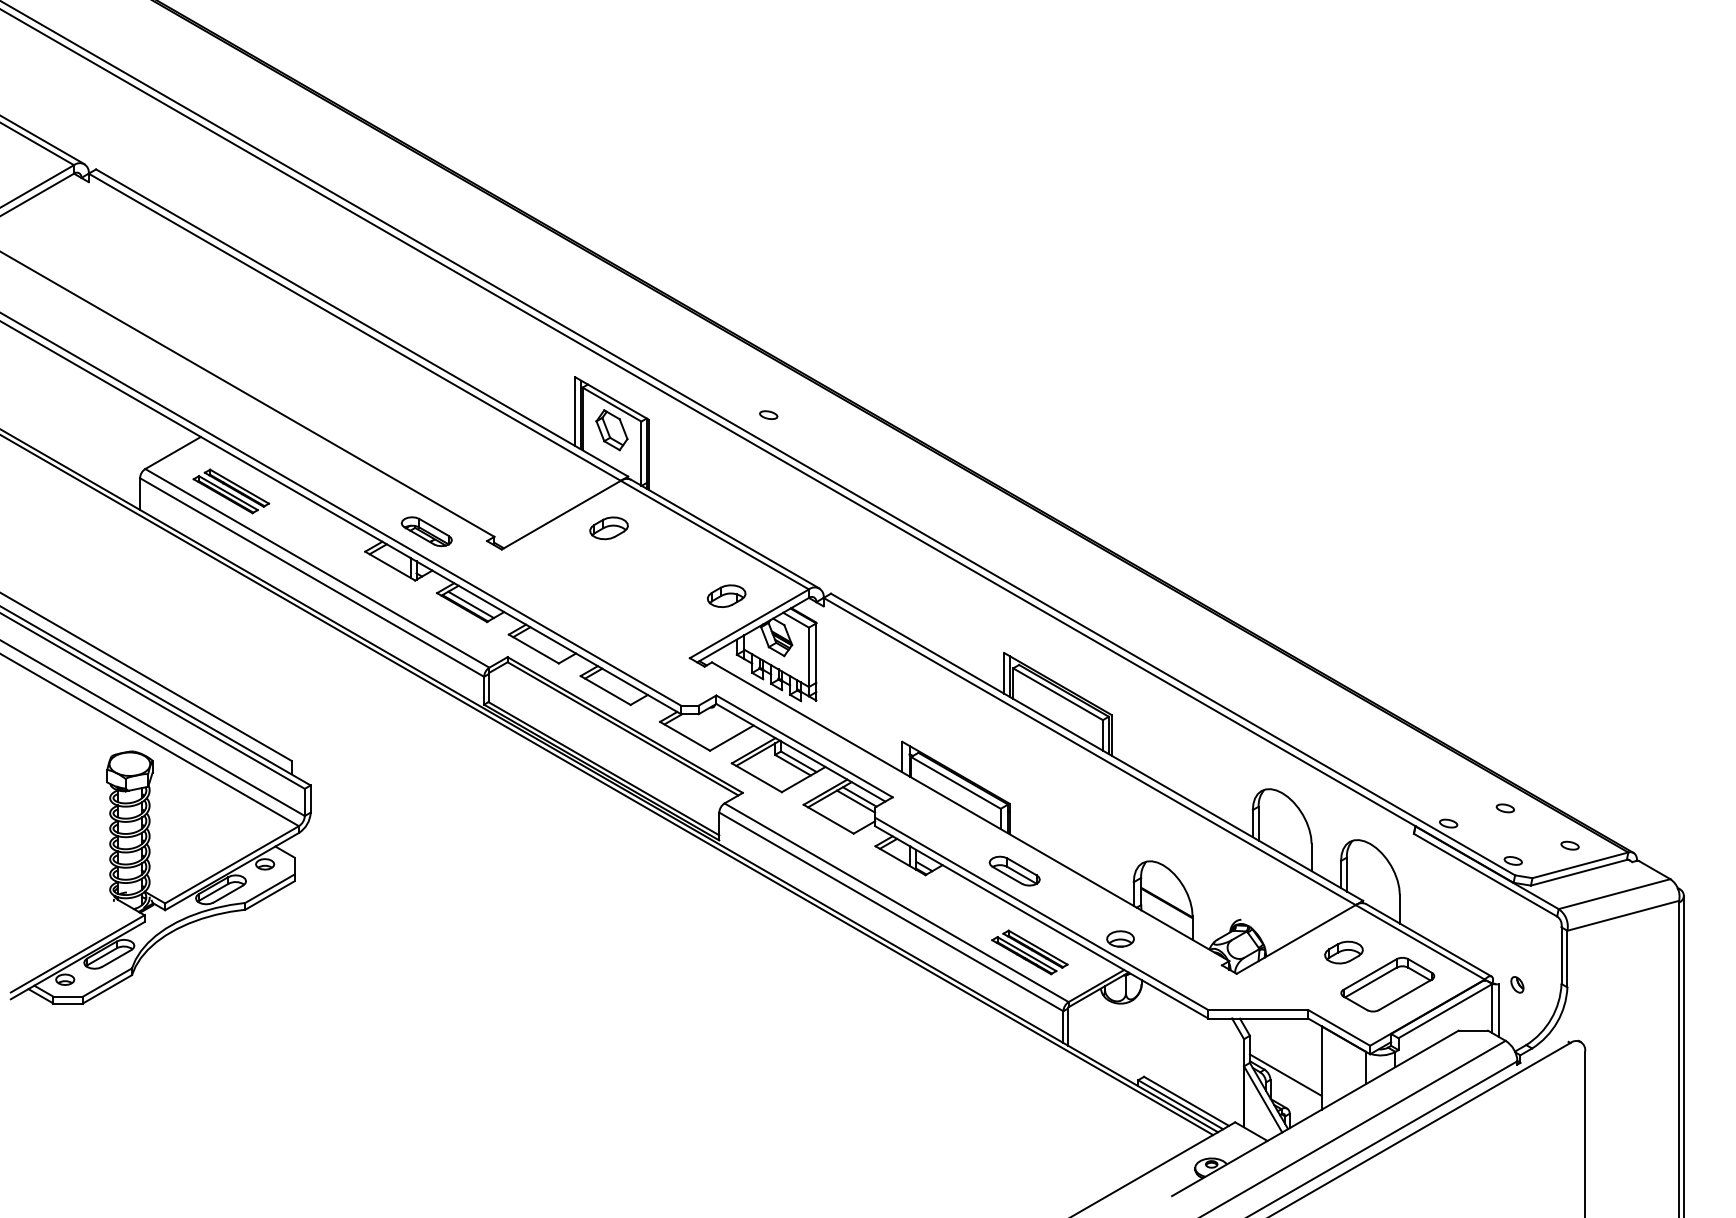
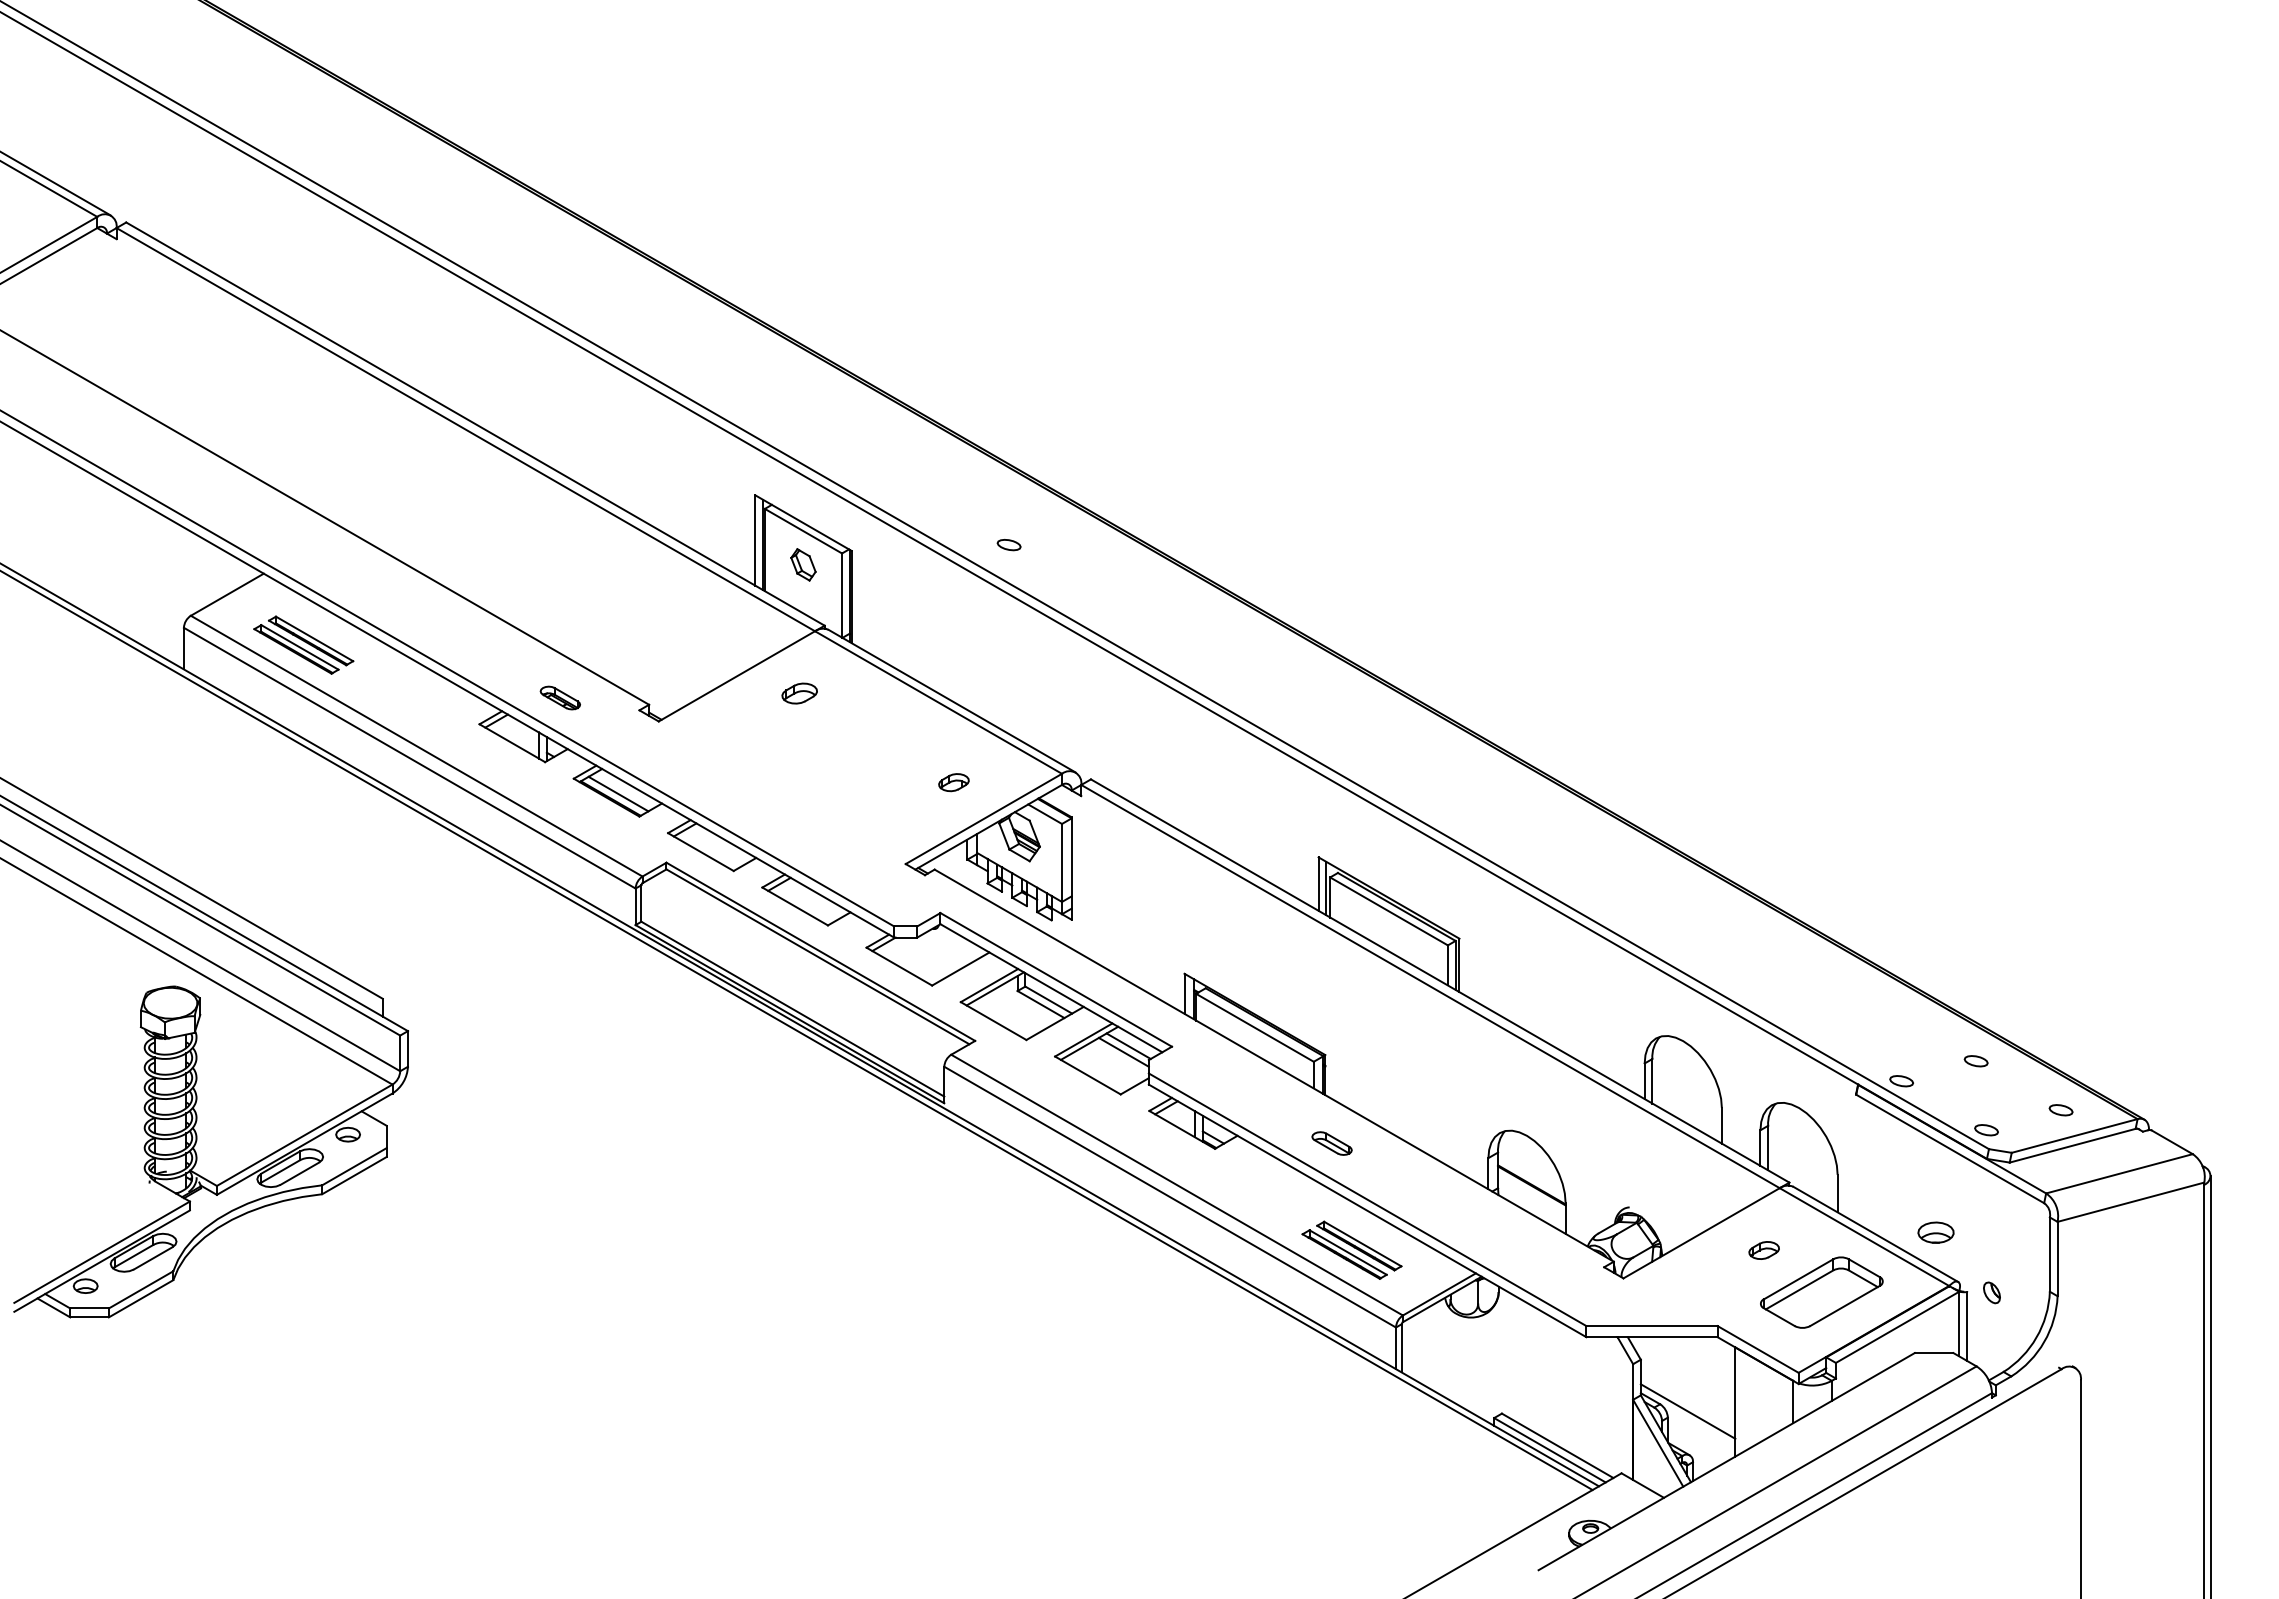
part: (612, 429) -> (803, 564), size x0.6
part: (608, 528) -> (799, 693), size x0.7
part: (426, 531) -> (560, 697), size x0.6
part: (726, 596) -> (953, 782), size x0.6
part: (1014, 871) -> (1331, 1143), size x0.6
part: (1120, 938) -> (1935, 1232), moved
part: (1343, 952) -> (1763, 1250), size x0.6

